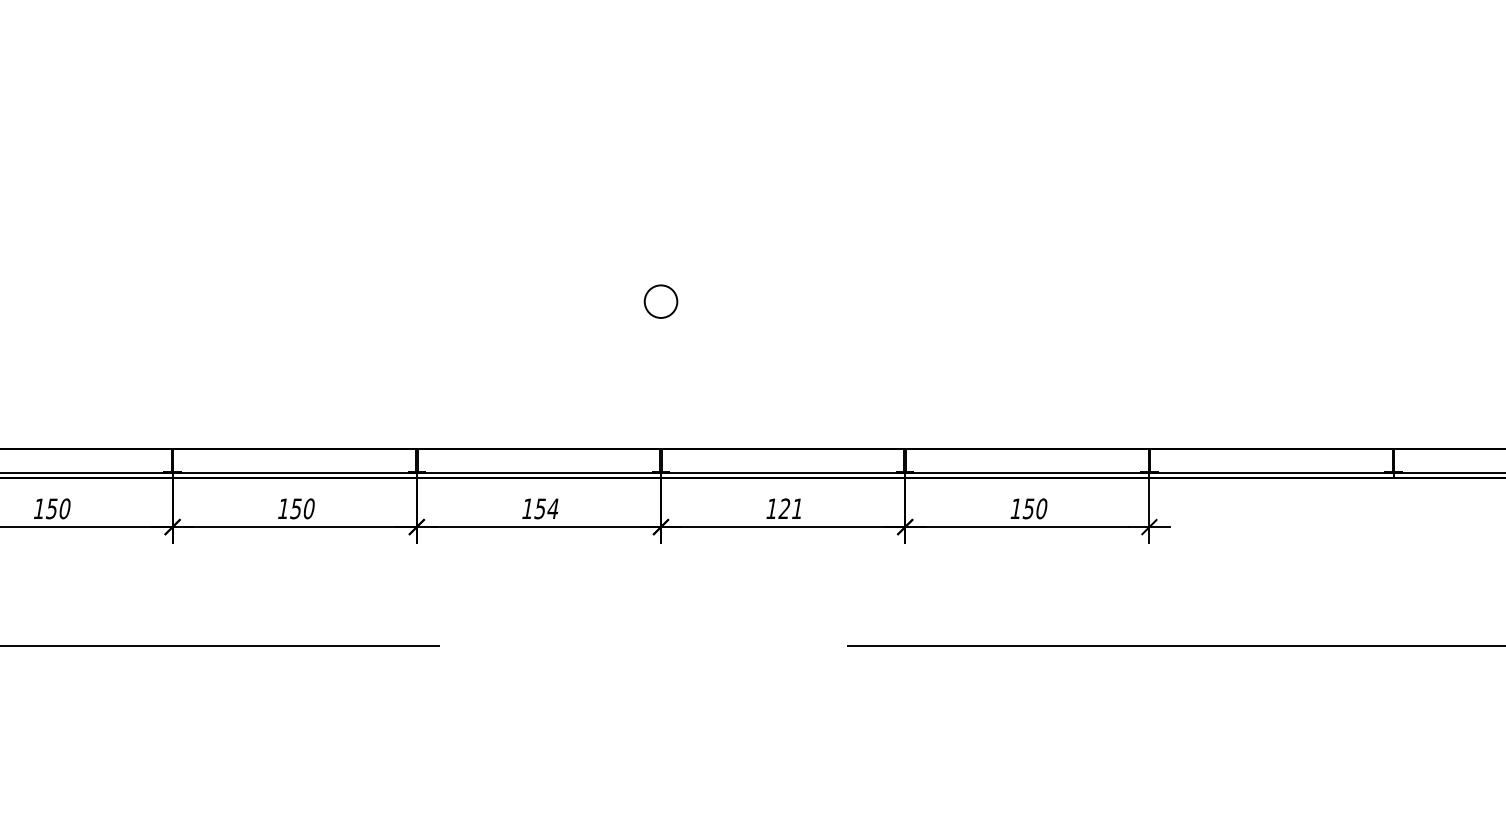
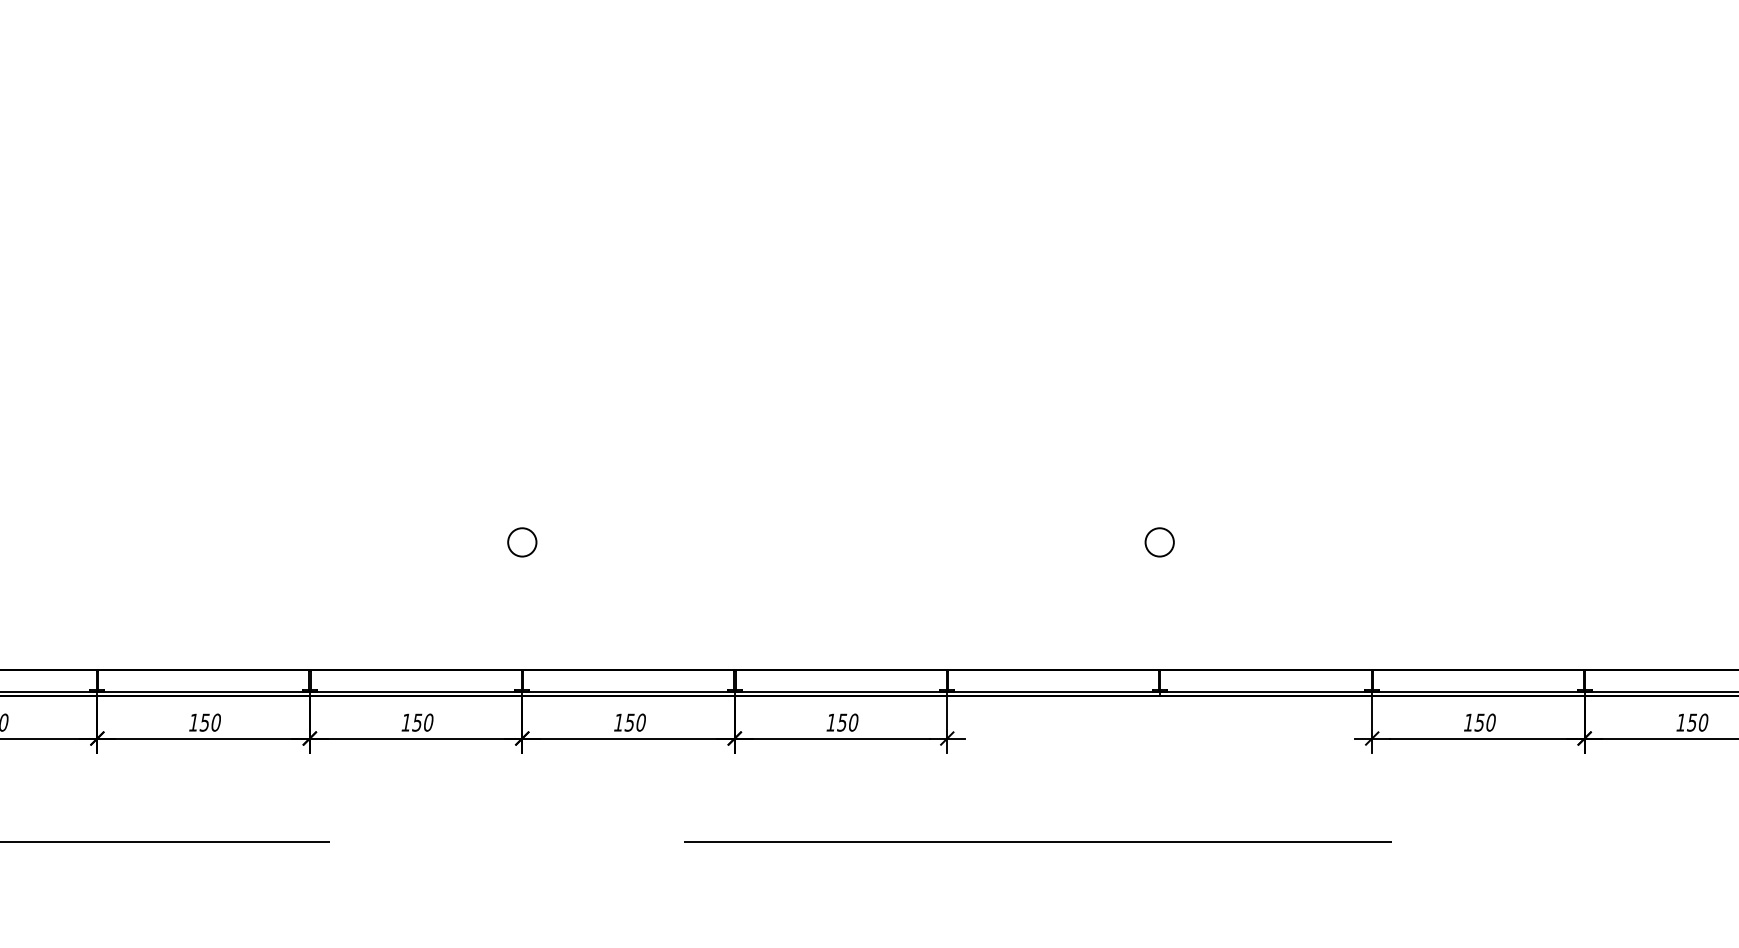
circle: (1393, 301) -> (1159, 542), added
text: (553, 508) -> (428, 722), 154 -> 150
text: (789, 508) -> (634, 722), 121 -> 150

